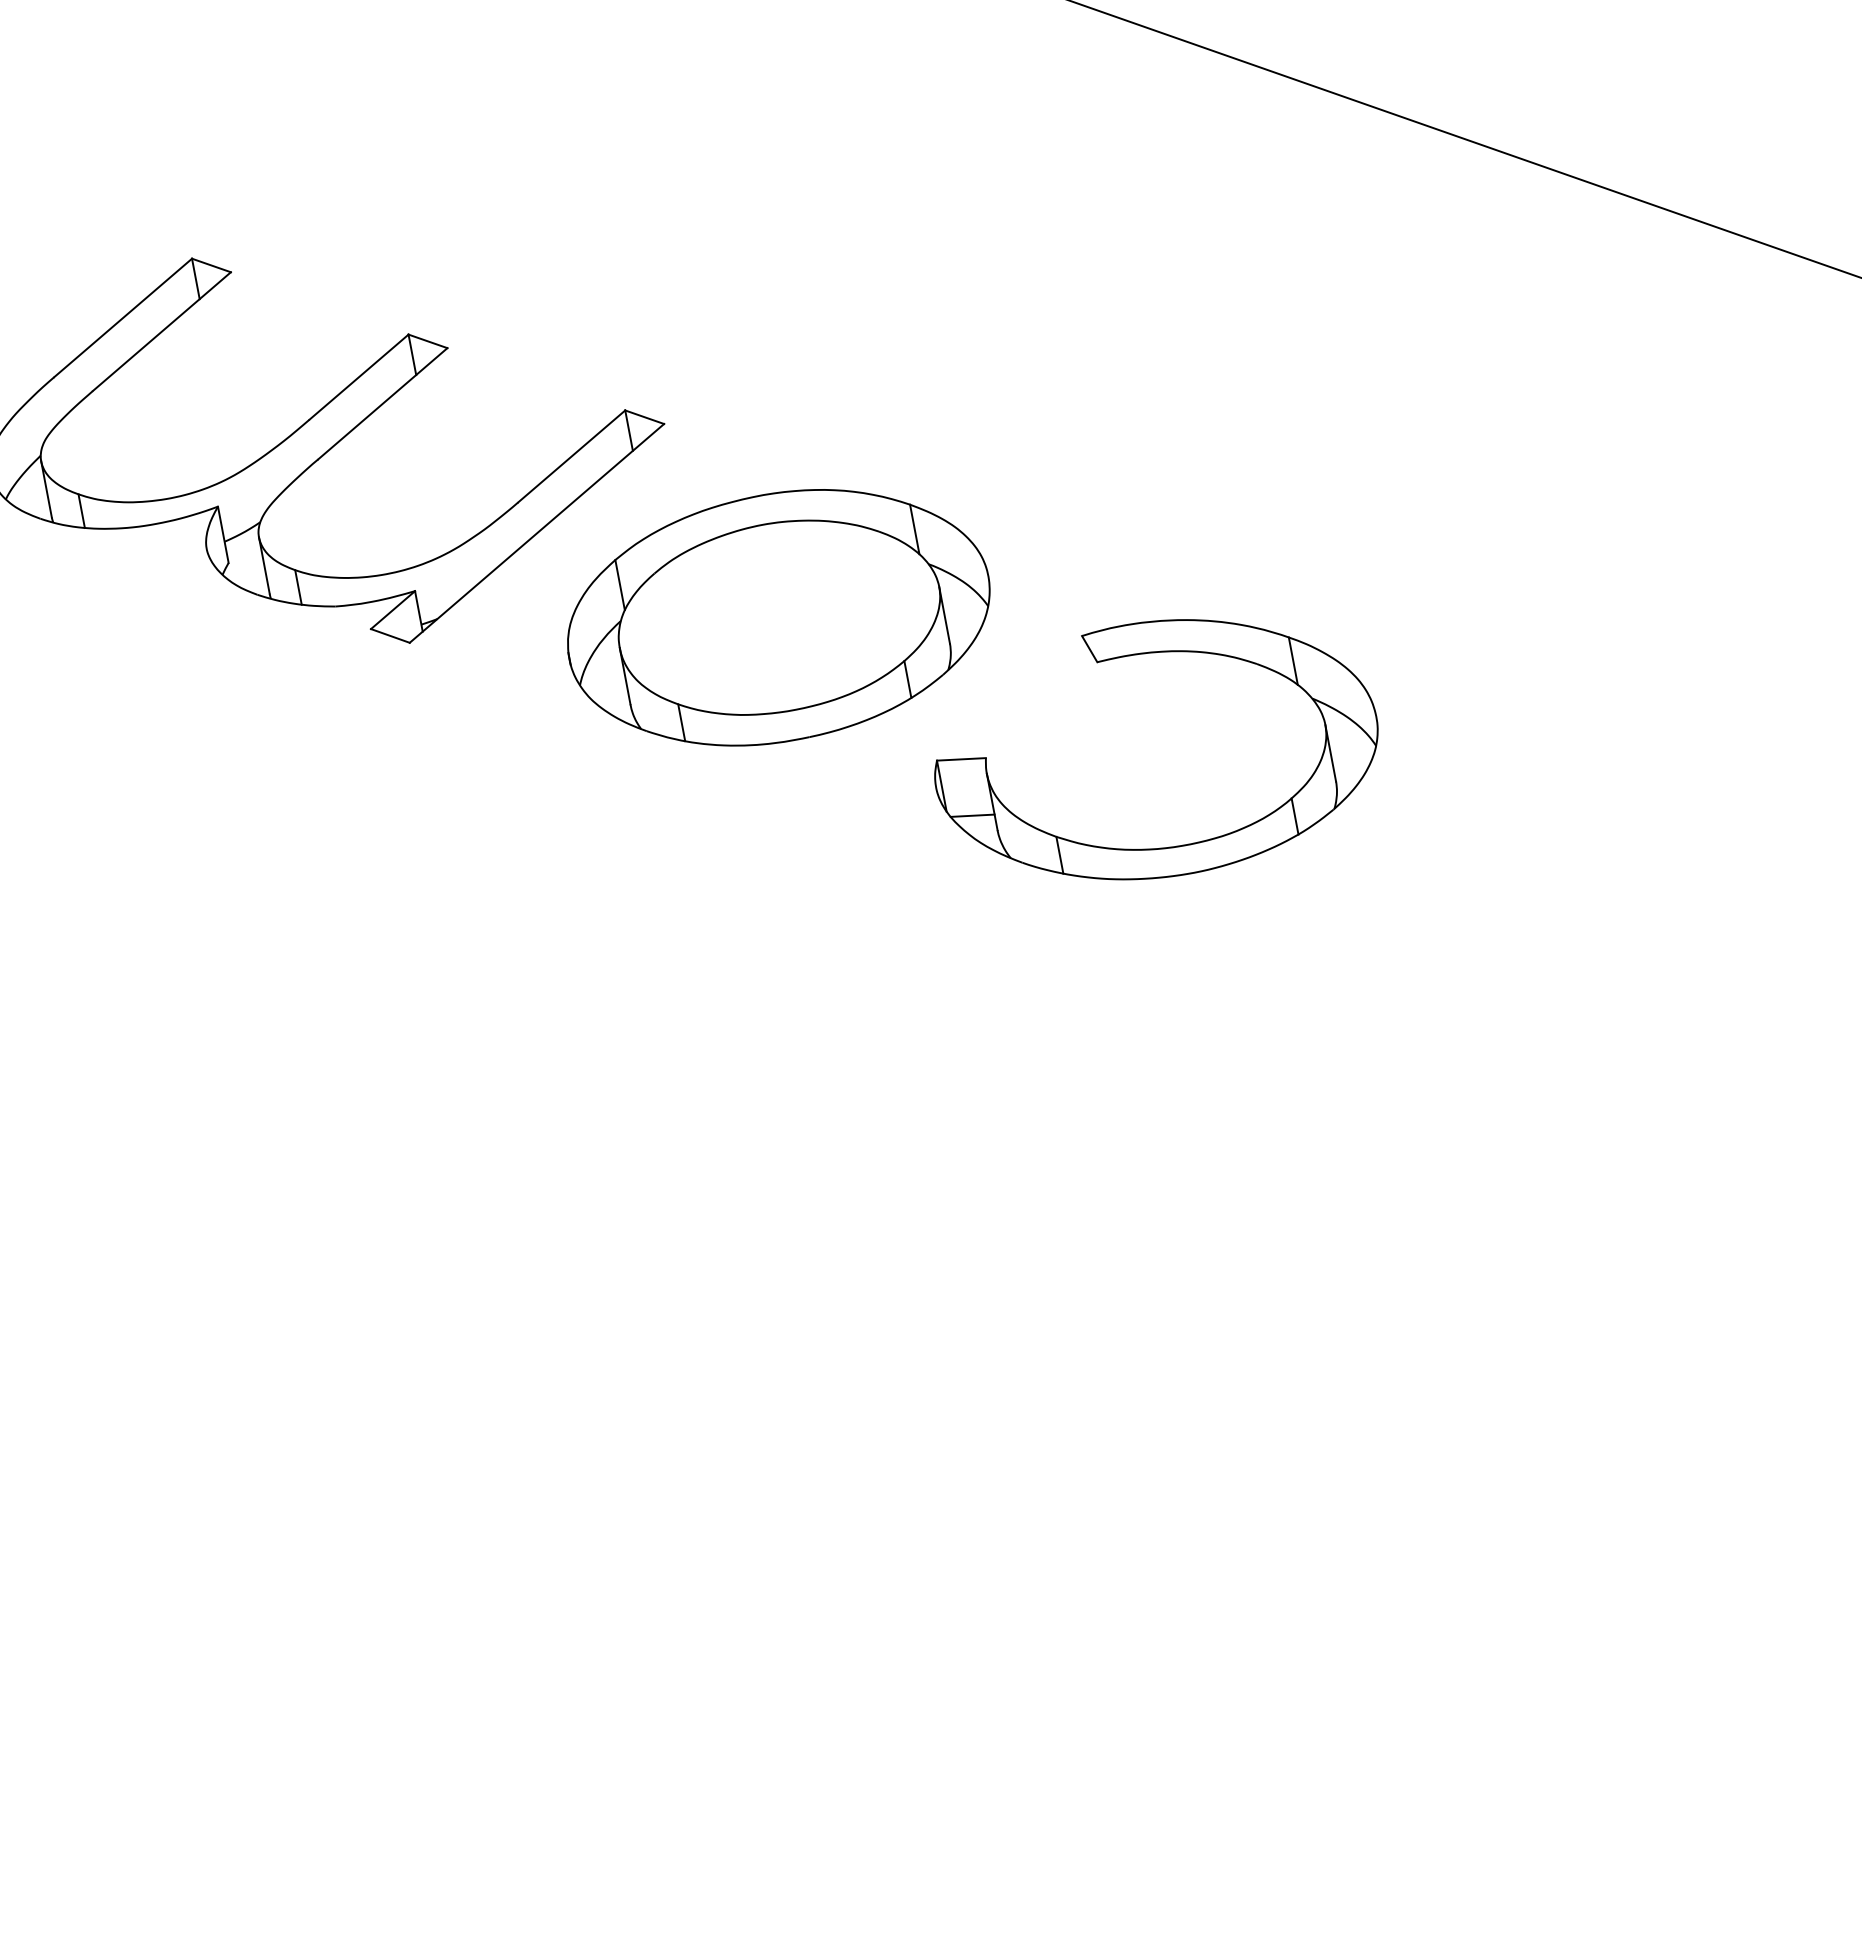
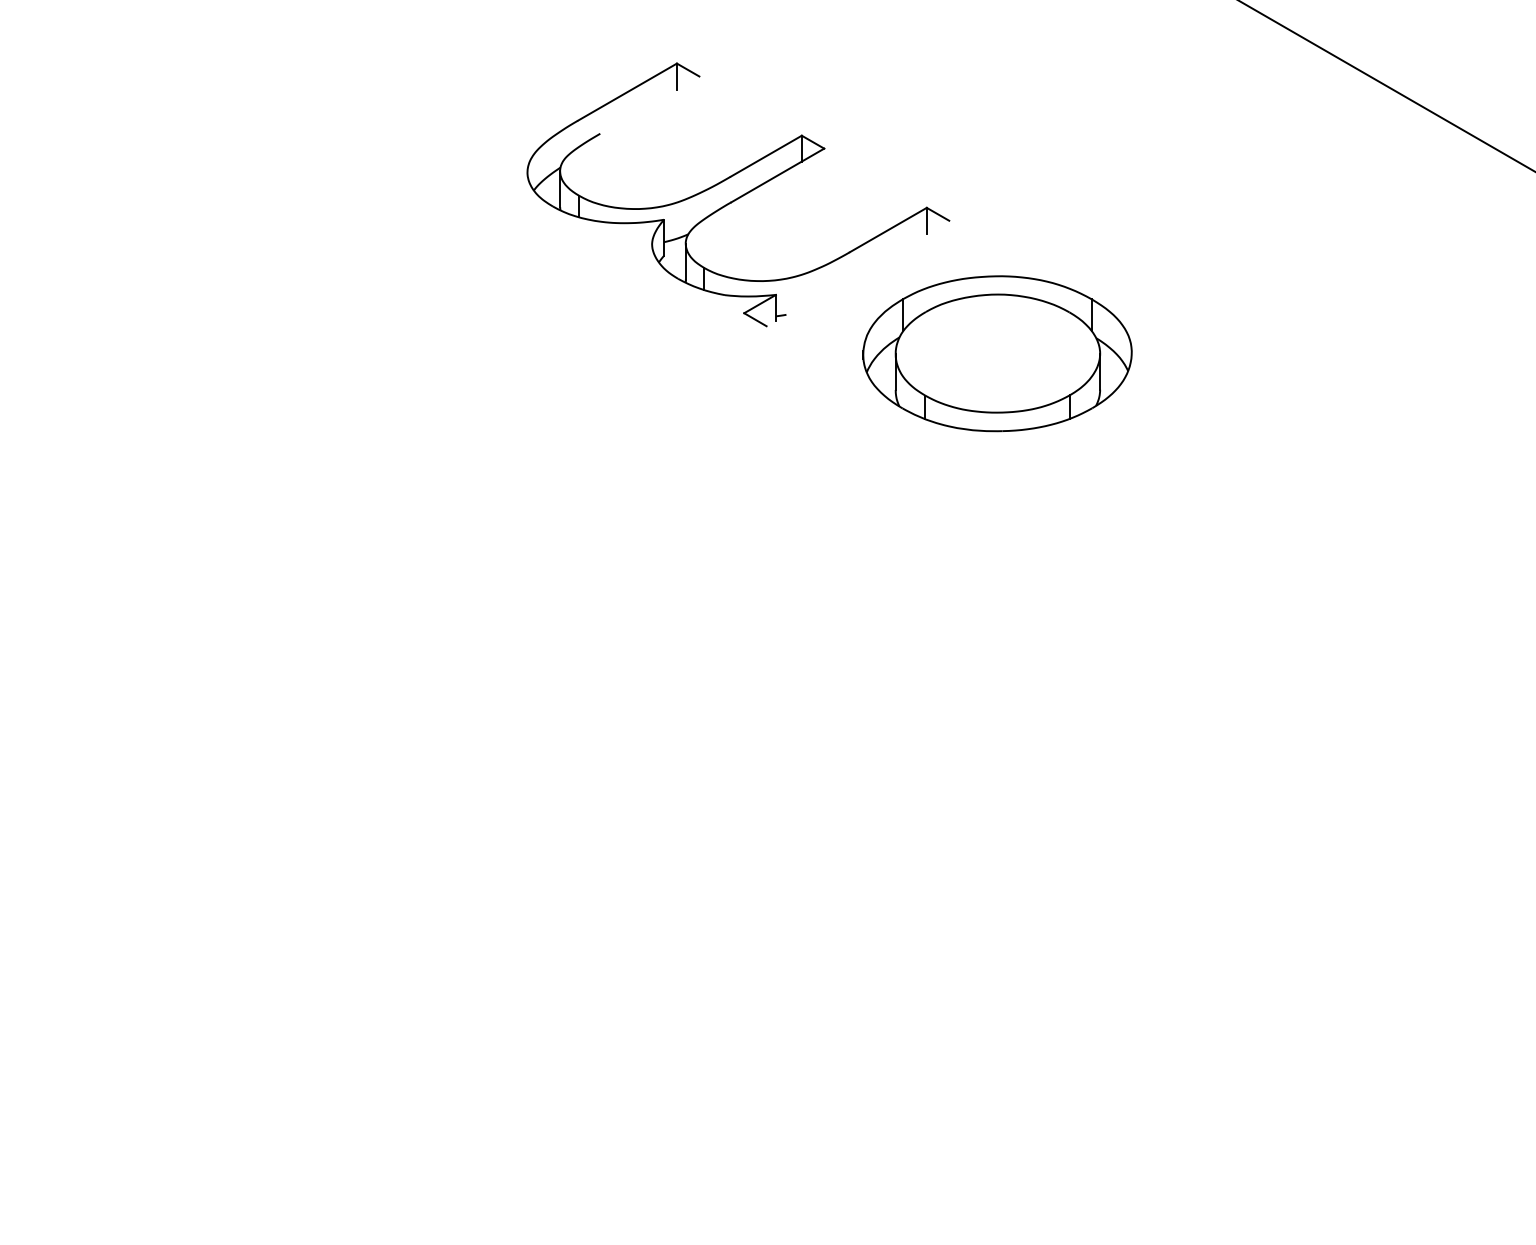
line: (161, 330) -> (649, 104), removed
line: (536, 533) -> (857, 273), removed
part: (1137, 656) -> (1214, 419), removed

